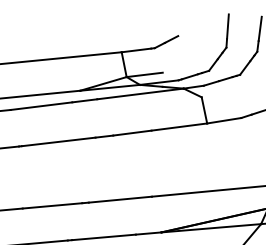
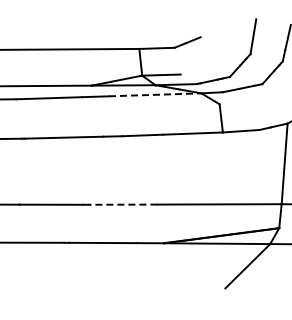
line: (140, 93) -> (155, 94), solid -> dashed
line: (120, 199) -> (123, 204), solid -> dashed

